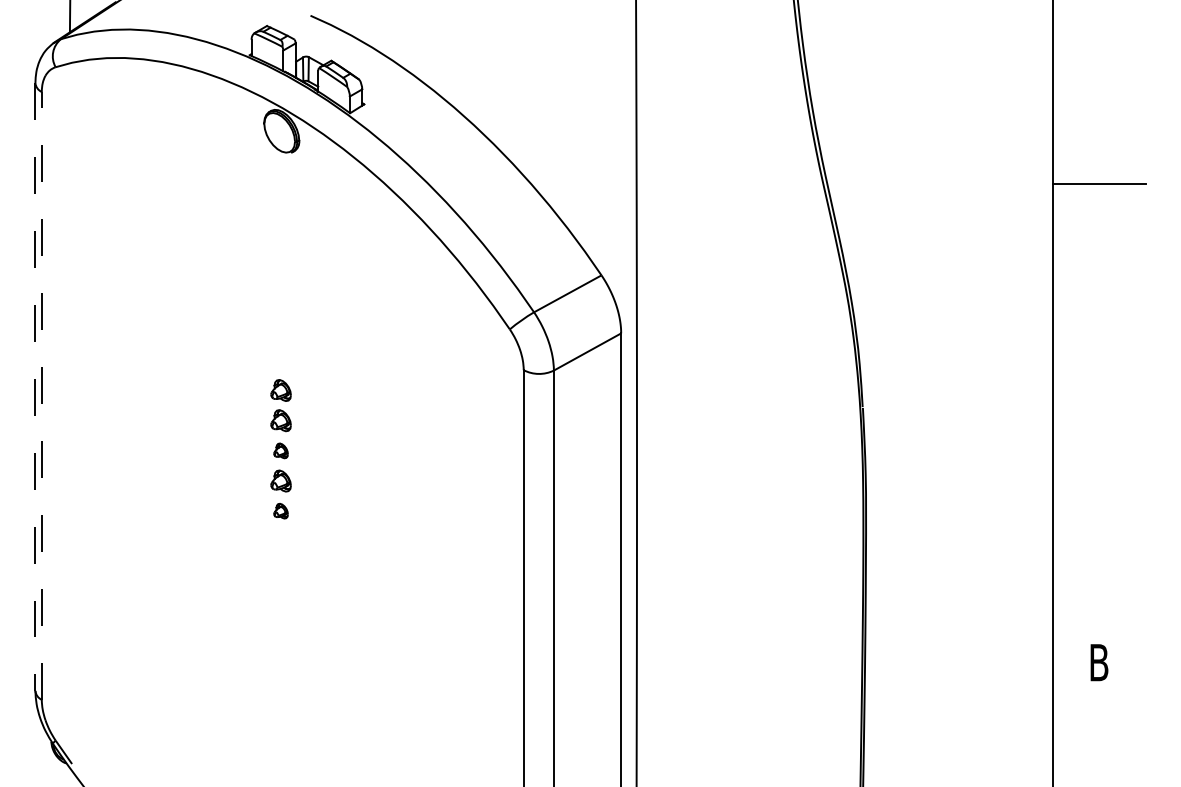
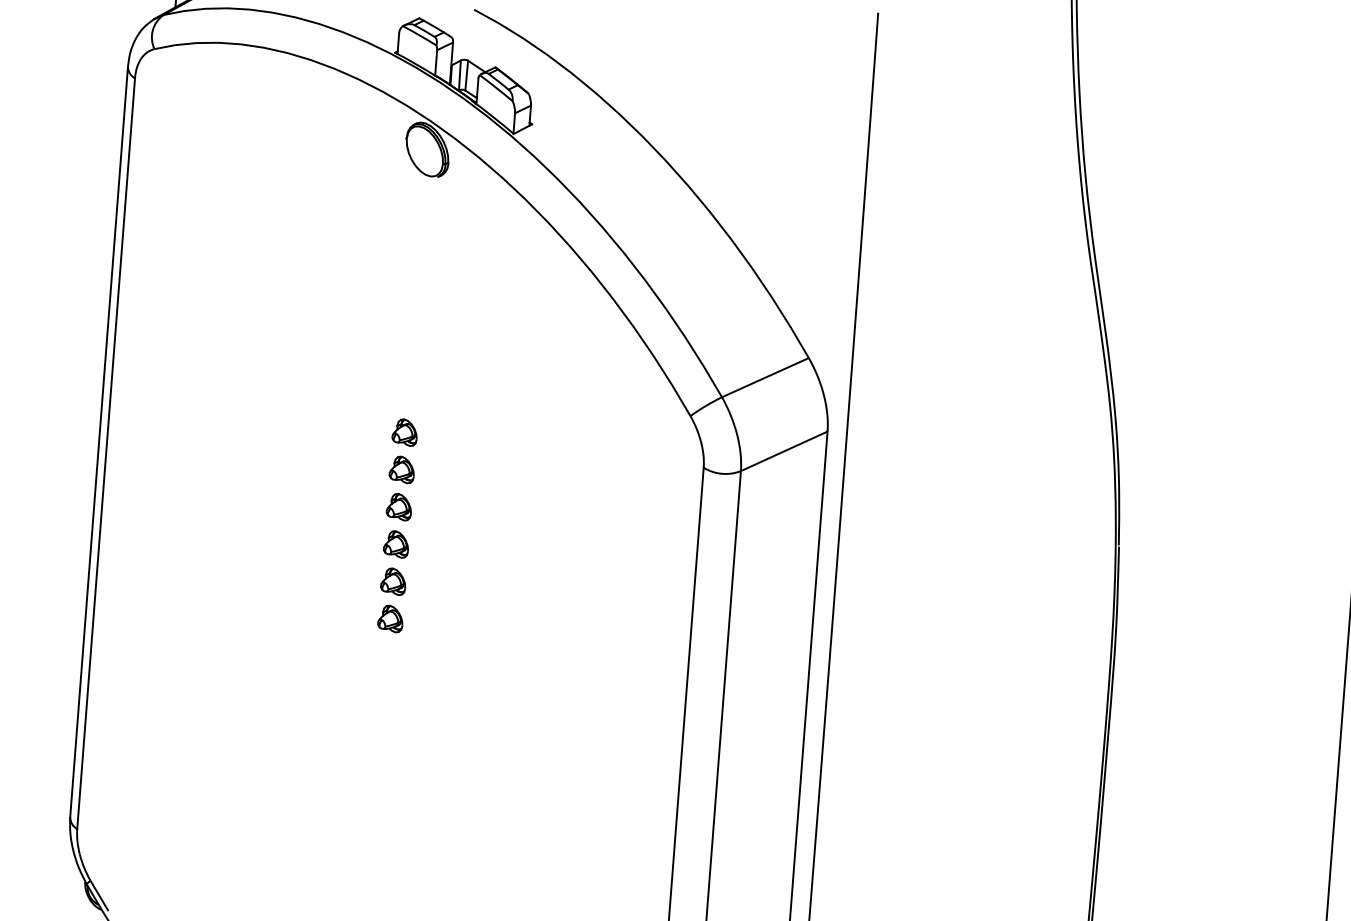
part: (280, 359) -> (404, 431), added
line: (35, 387) -> (99, 442), dashed -> solid
line: (41, 395) -> (105, 453), dashed -> solid
part: (280, 450) -> (395, 543), size x1.43
part: (280, 510) -> (390, 617), size x1.43

